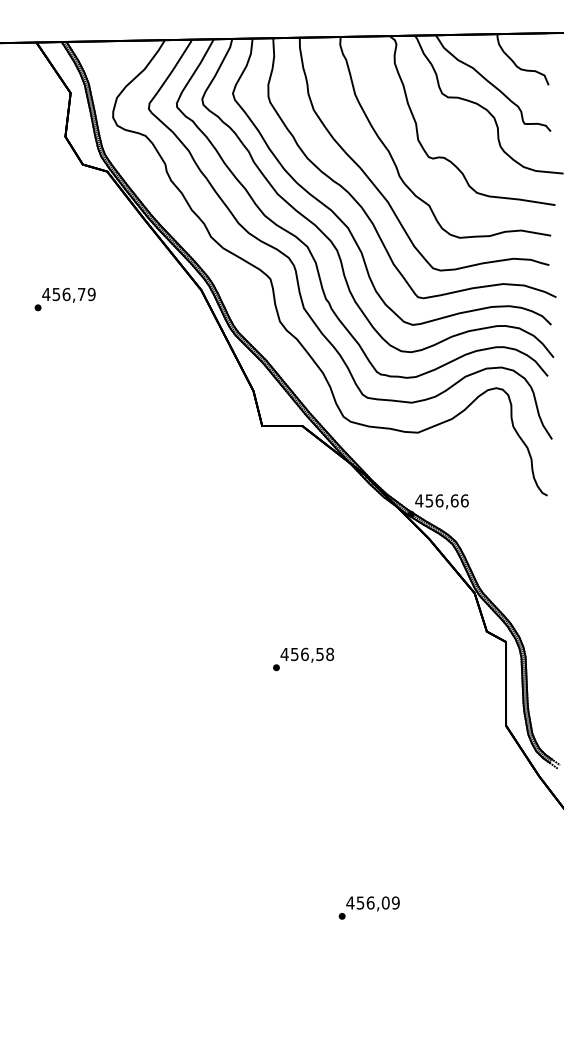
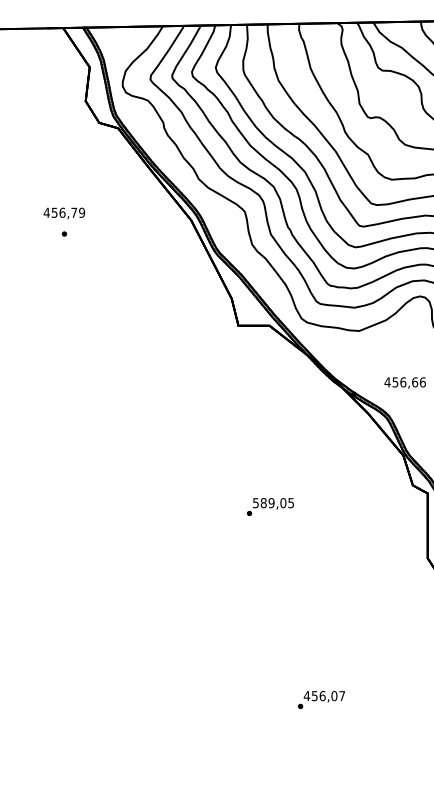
text: (68, 294) -> (64, 212), moved
text: (441, 501) -> (404, 382), moved
text: (307, 654) -> (273, 503), 456,58 -> 589,05
text: (395, 902) -> (341, 695), 456,09 -> 456,07

